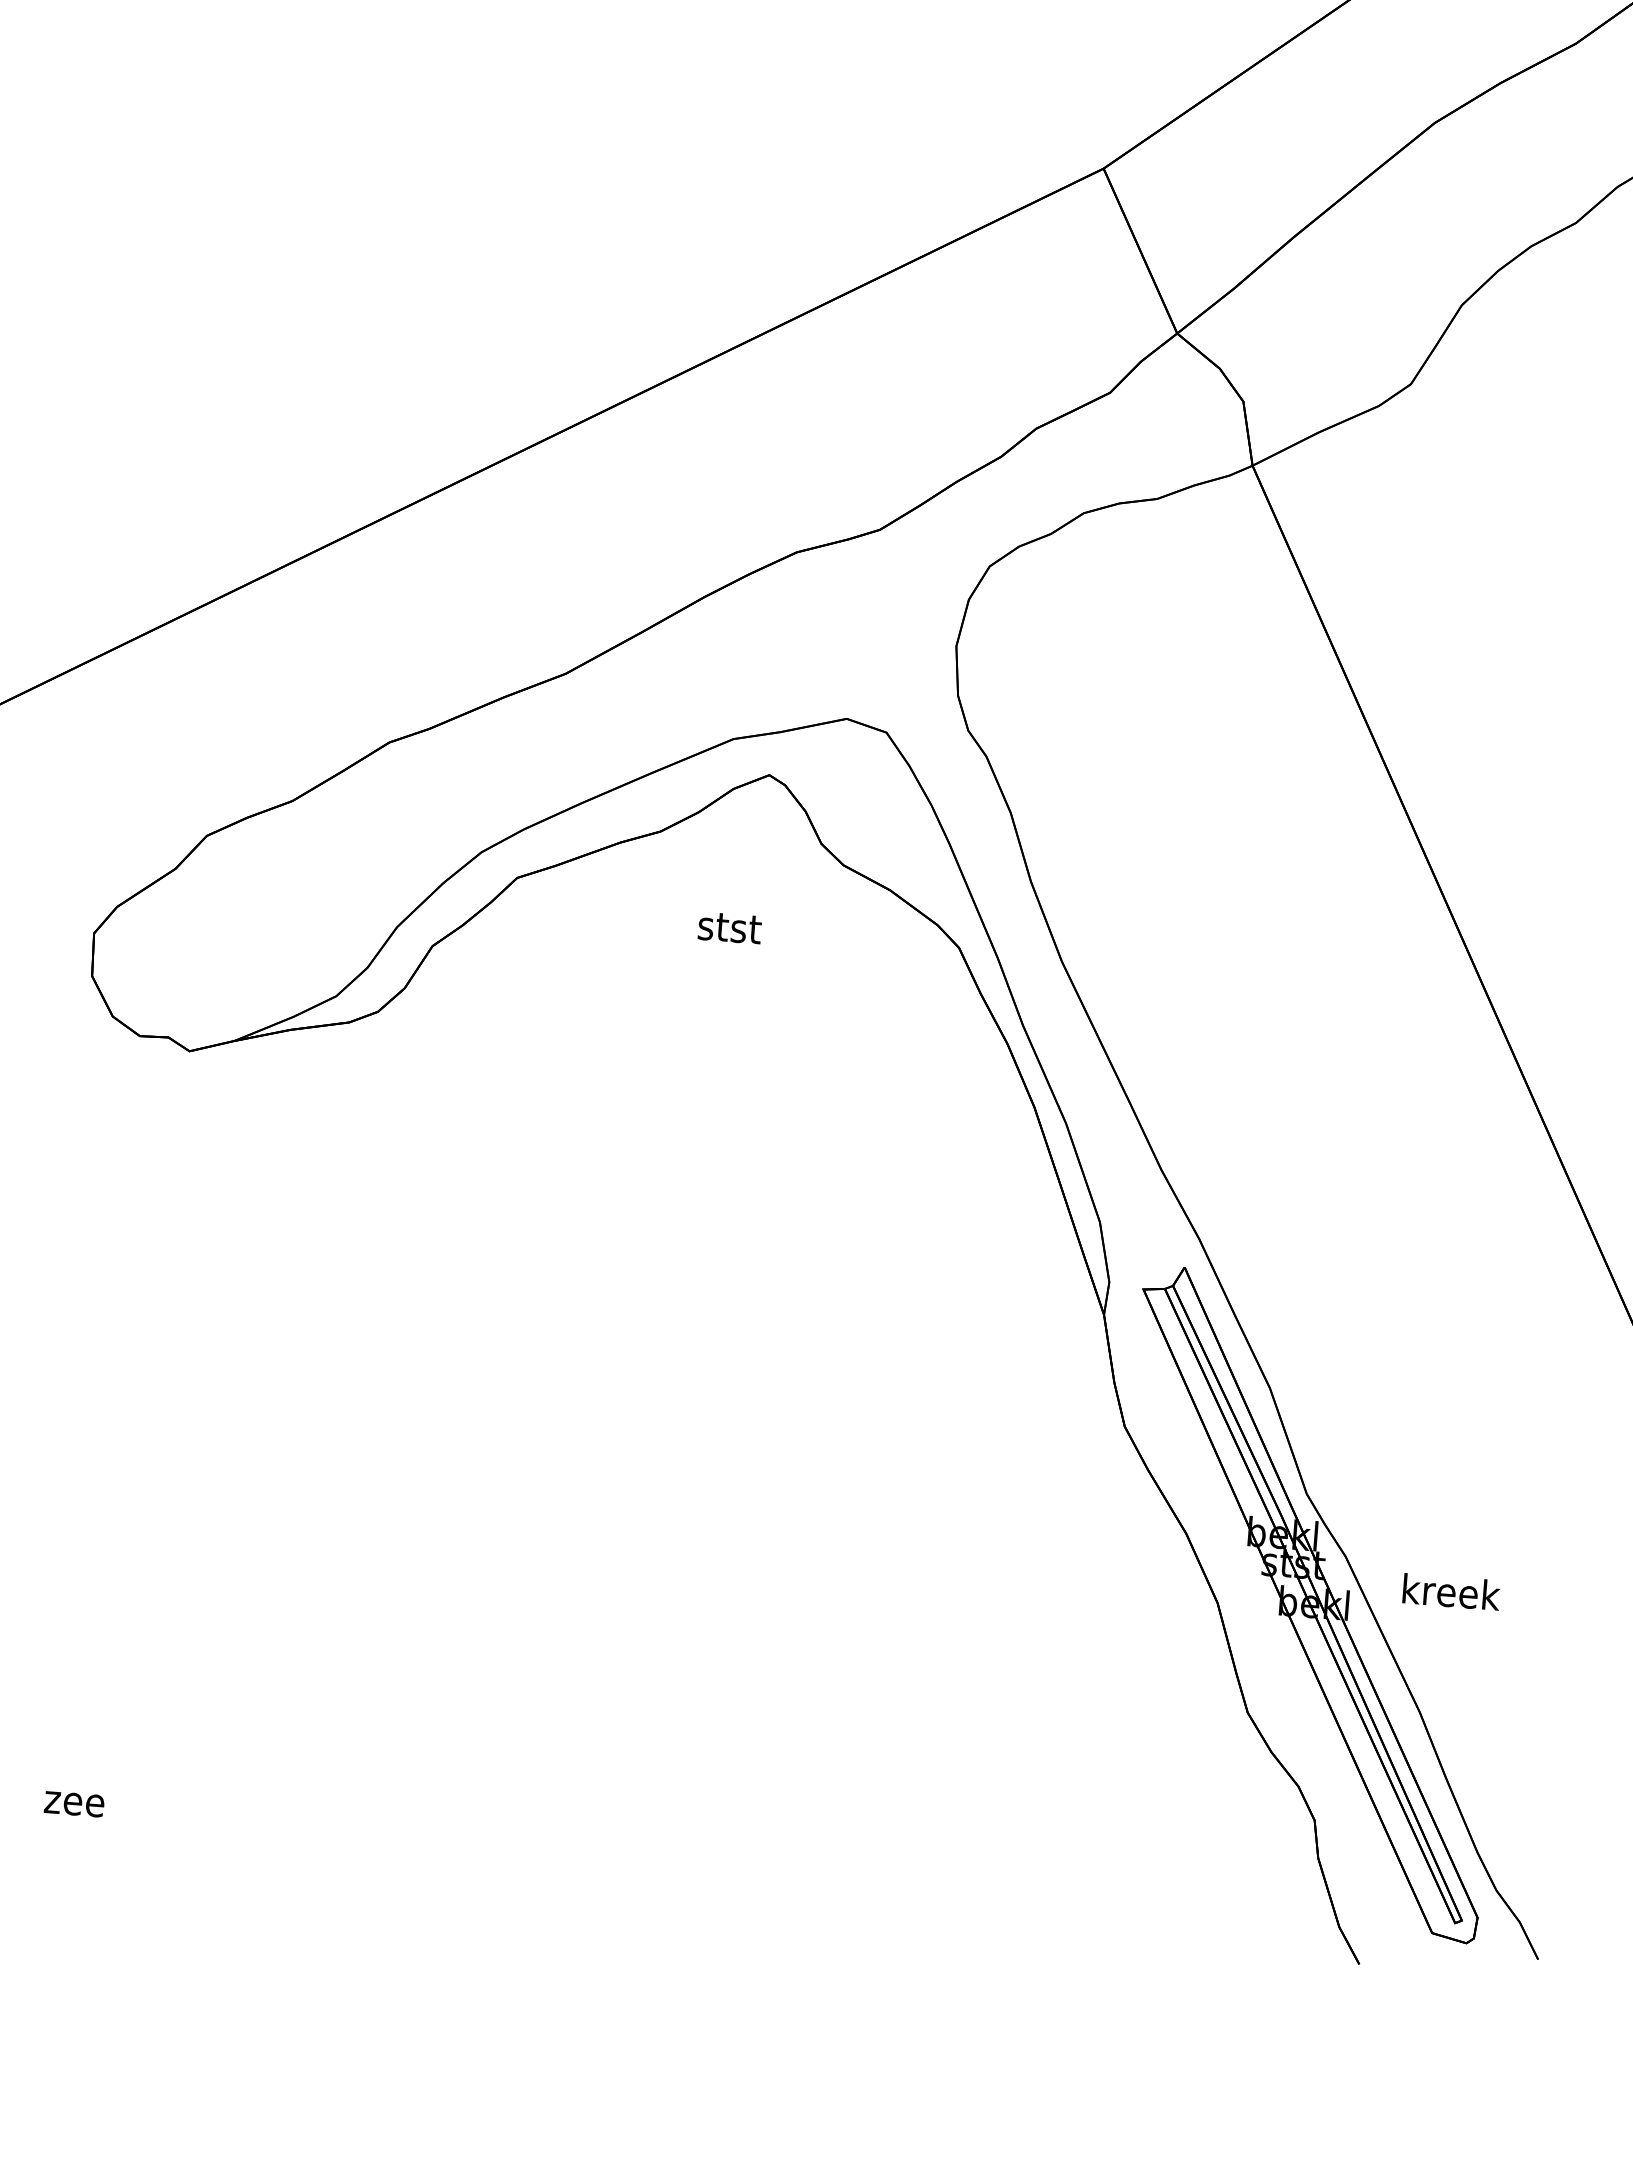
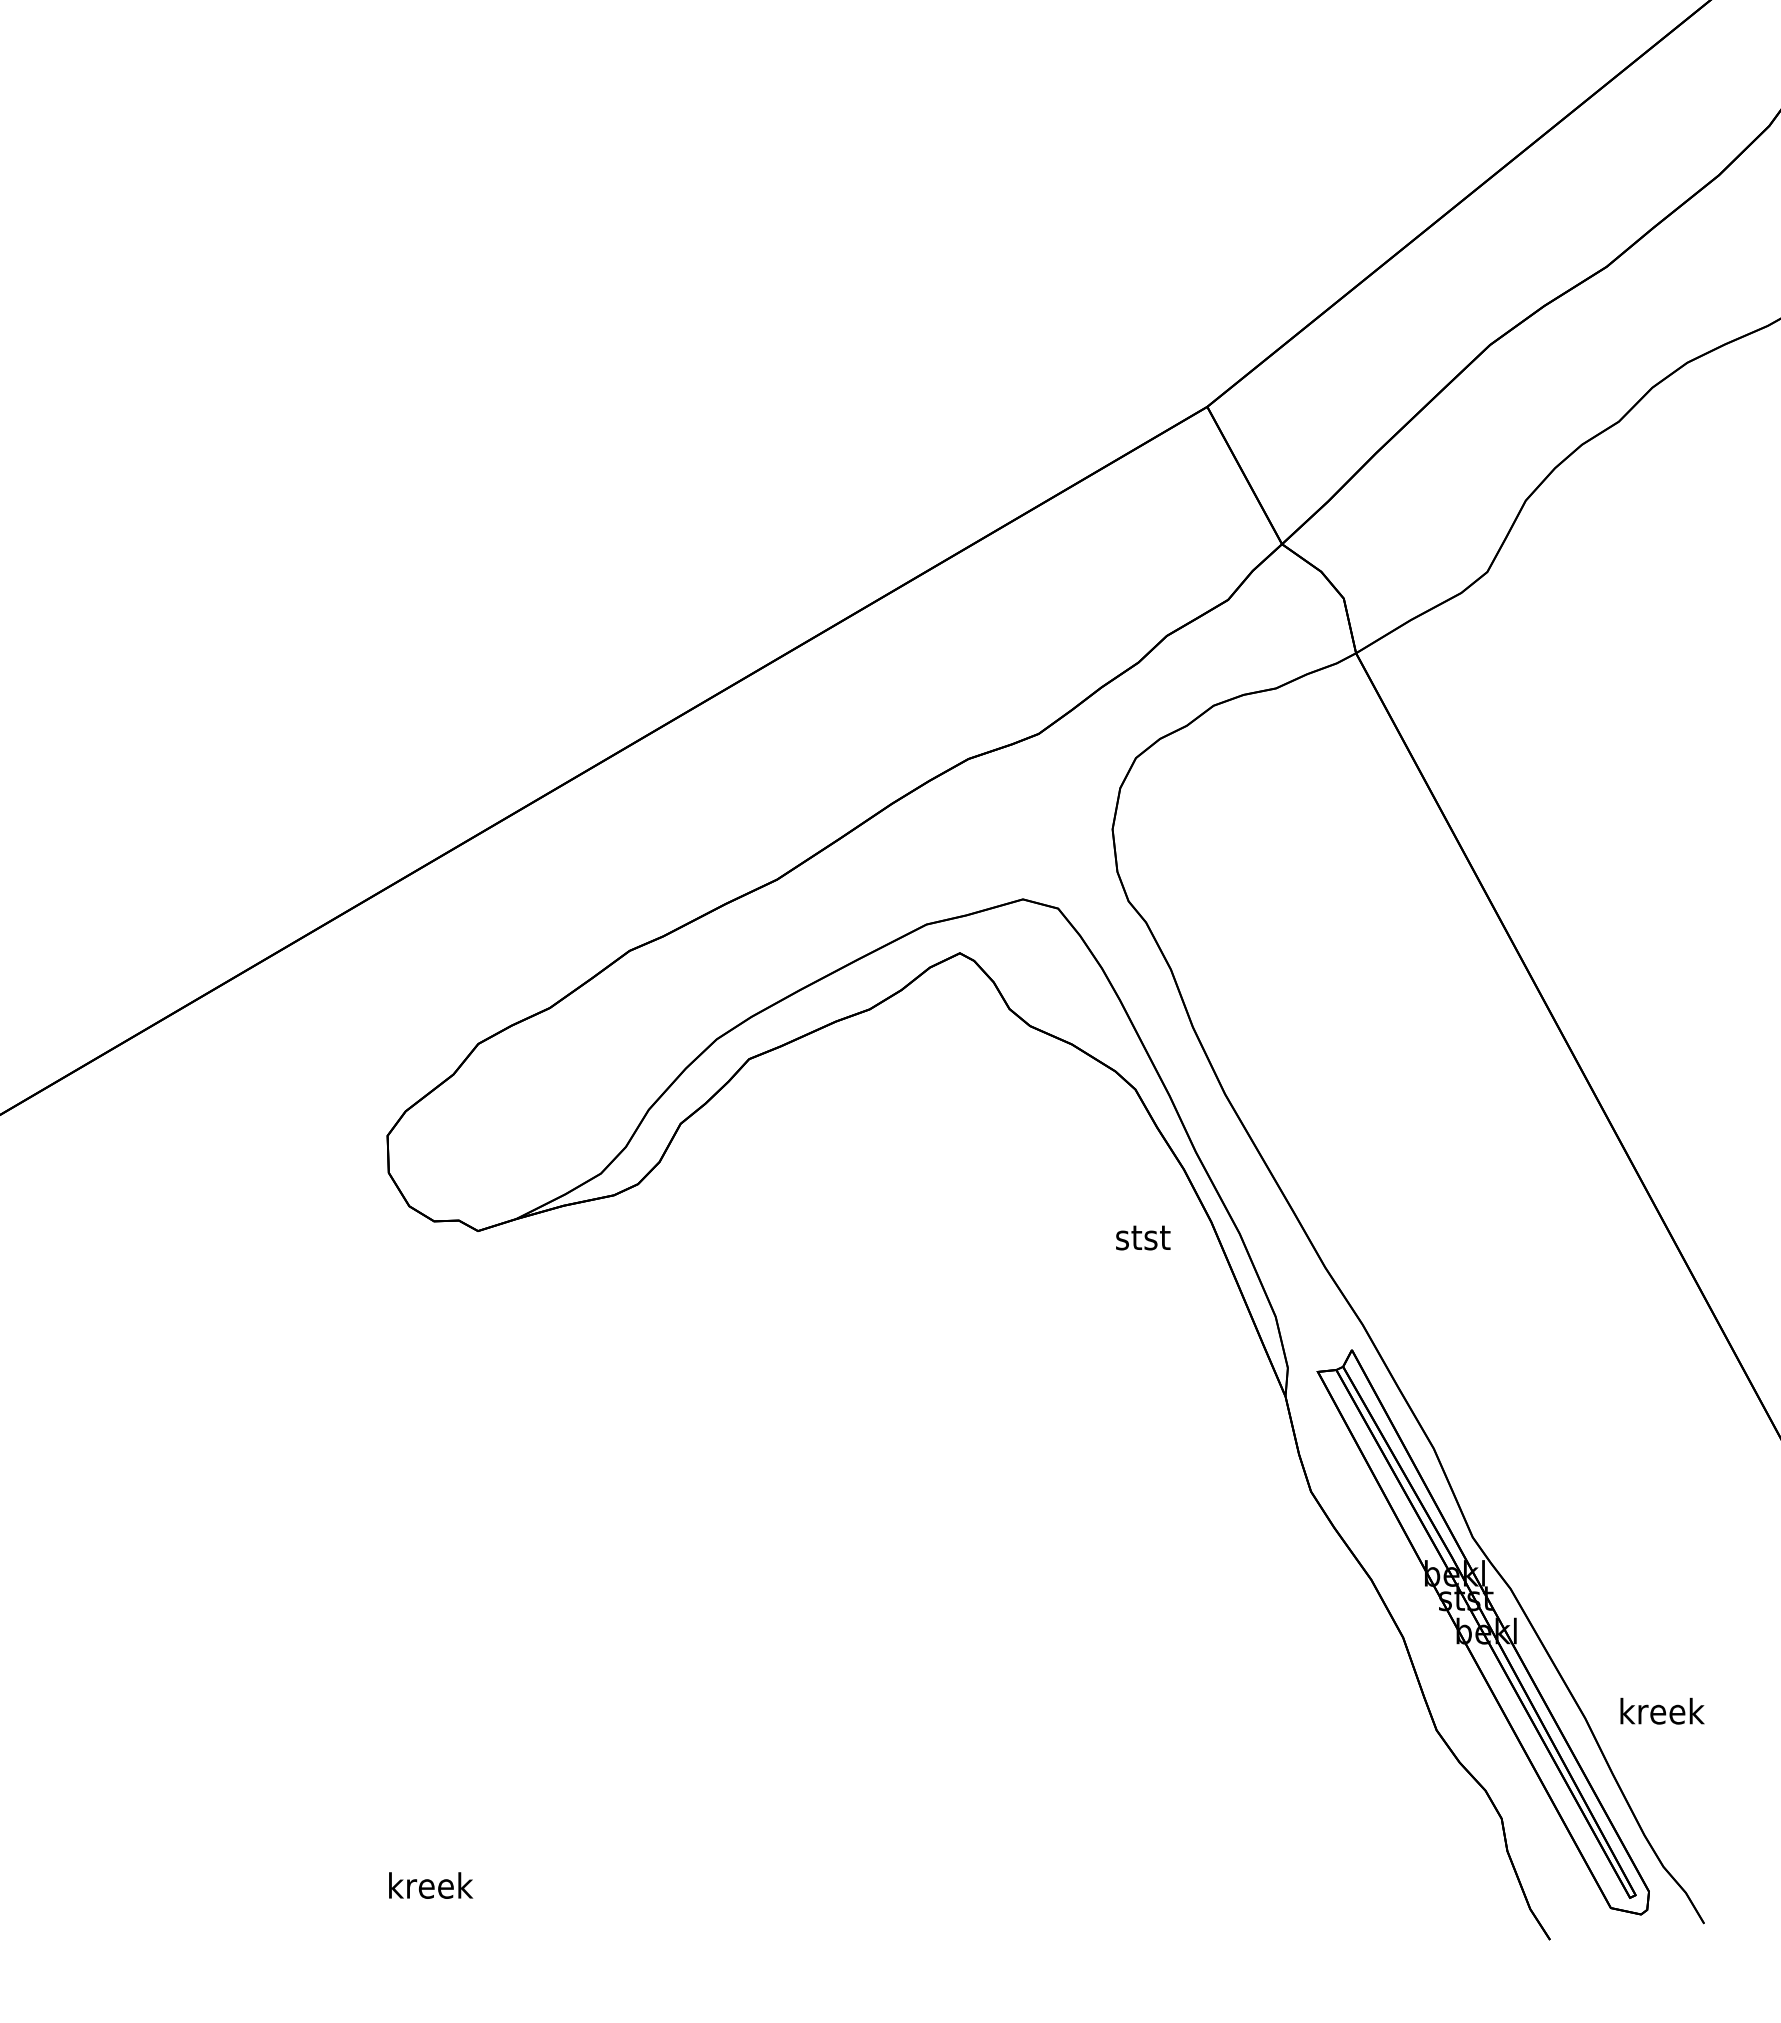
text: (730, 927) -> (1143, 1237), moved
text: (1451, 1591) -> (1662, 1710), moved
text: (76, 1800) -> (431, 1885), zee -> kreek

